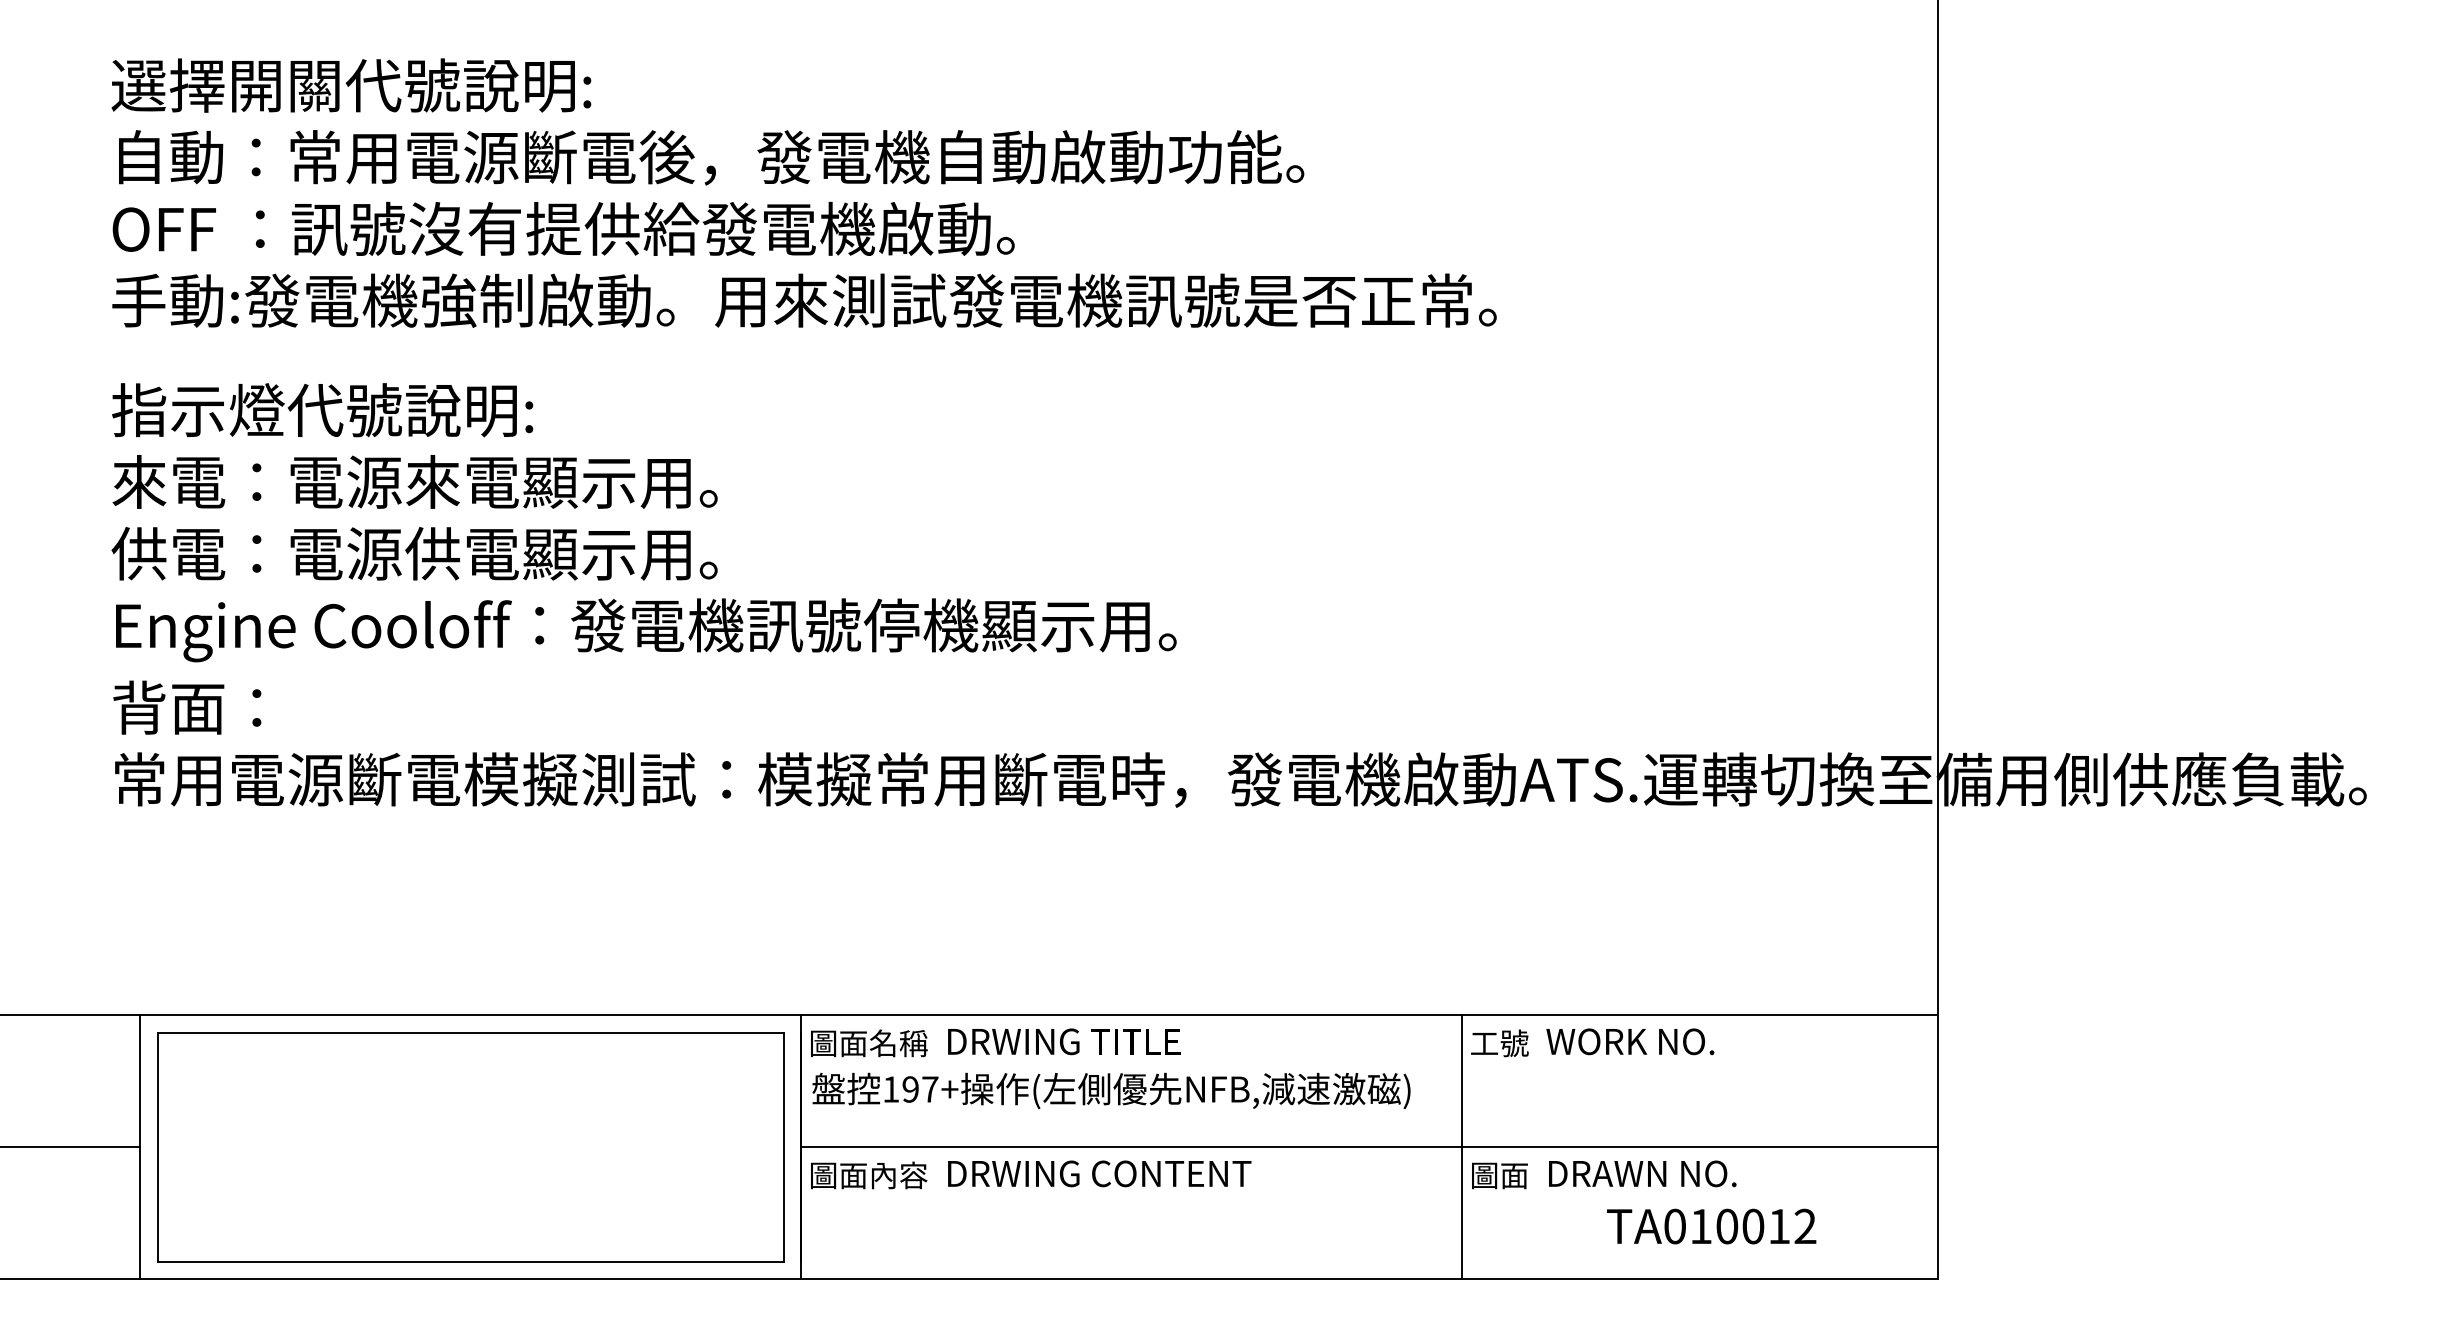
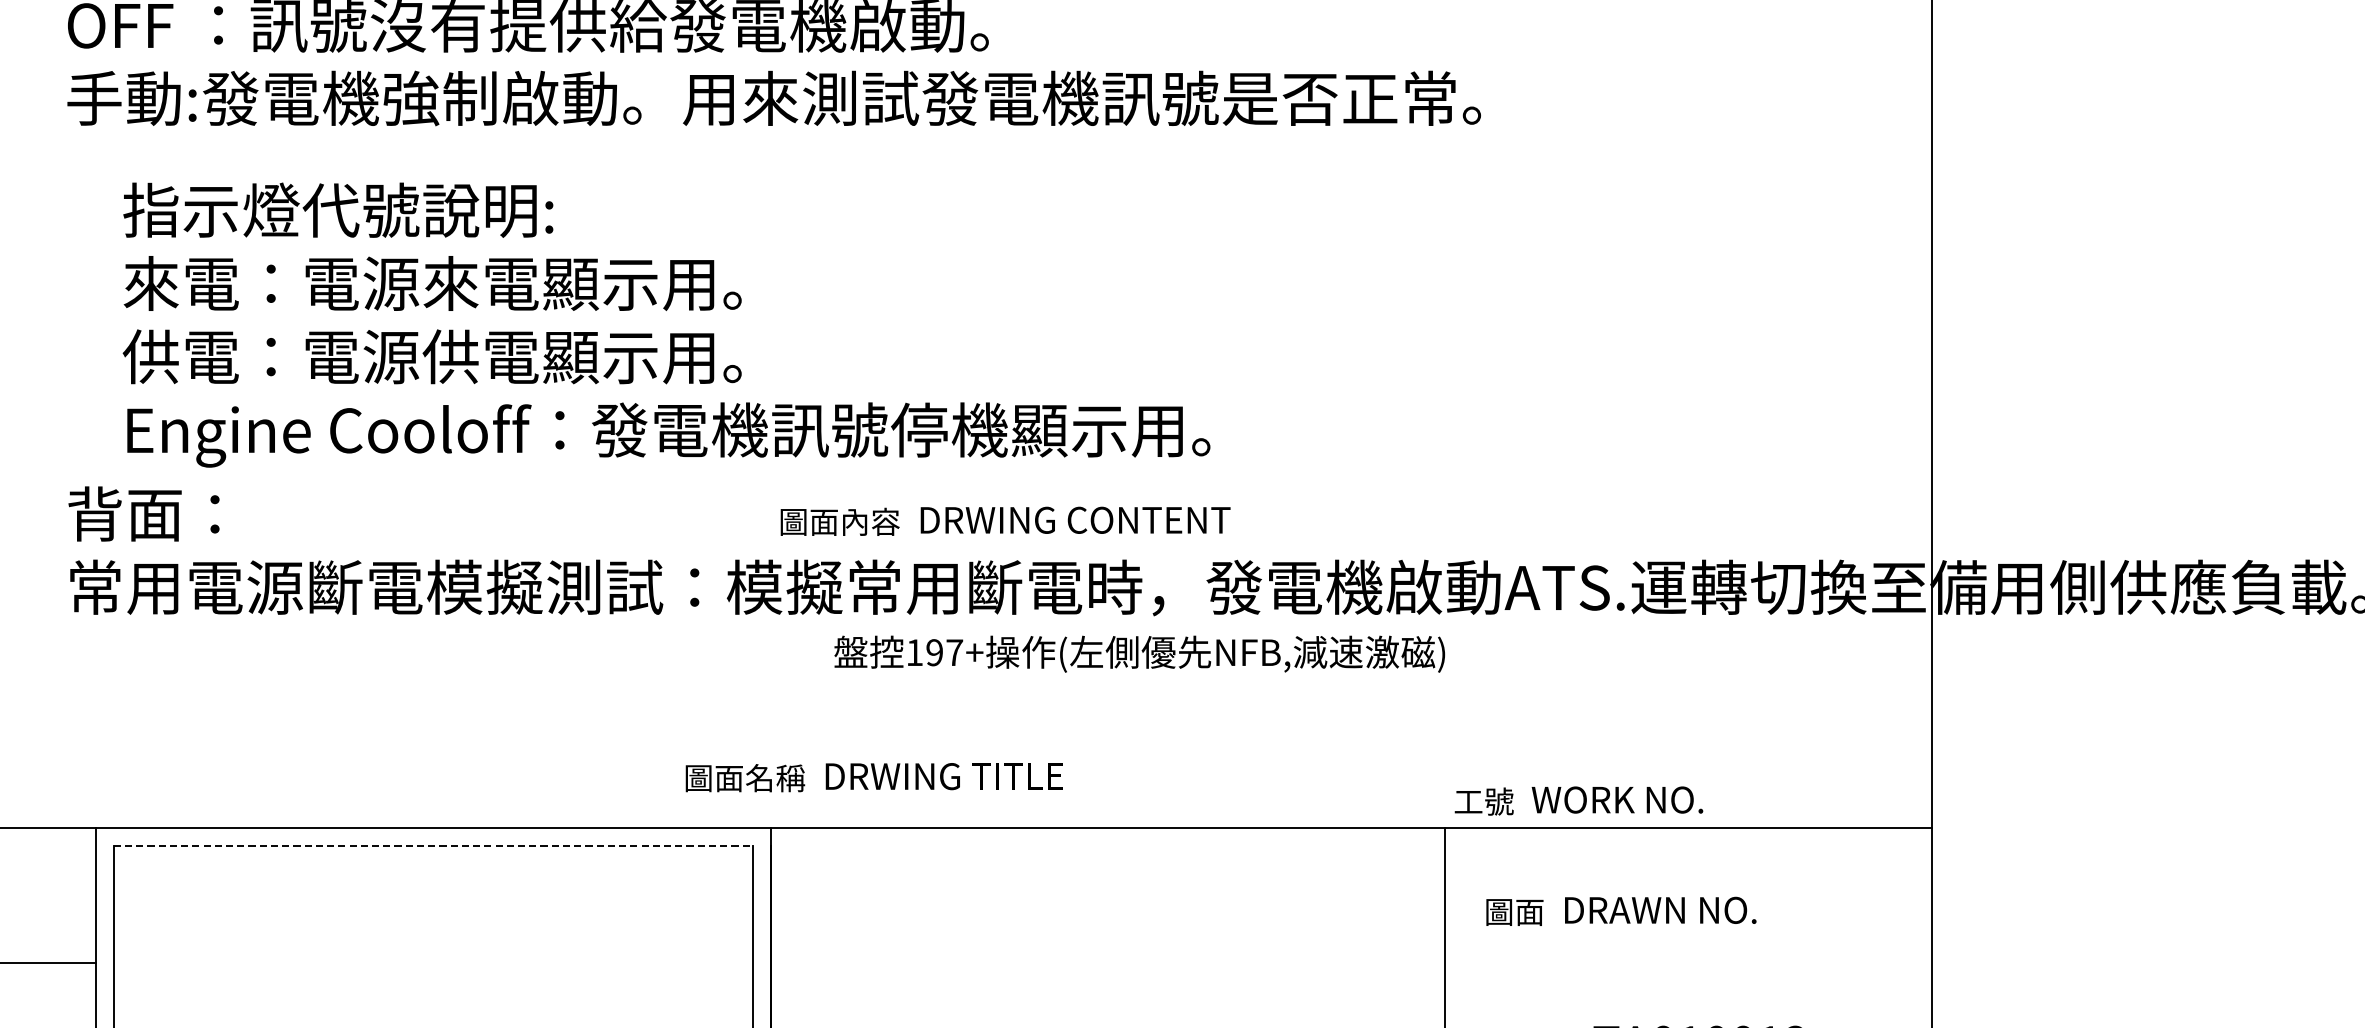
text: (643, 522) -> (665, 324), moved
line: (470, 1032) -> (433, 845), solid -> dashed
text: (995, 1042) -> (874, 777), moved
text: (1592, 1042) -> (1578, 800), moved
text: (1111, 1090) -> (1139, 653), moved
line: (1369, 1147) -> (1351, 963), removed
text: (1031, 1174) -> (1005, 520), moved
text: (1604, 1174) -> (1621, 911), moved

